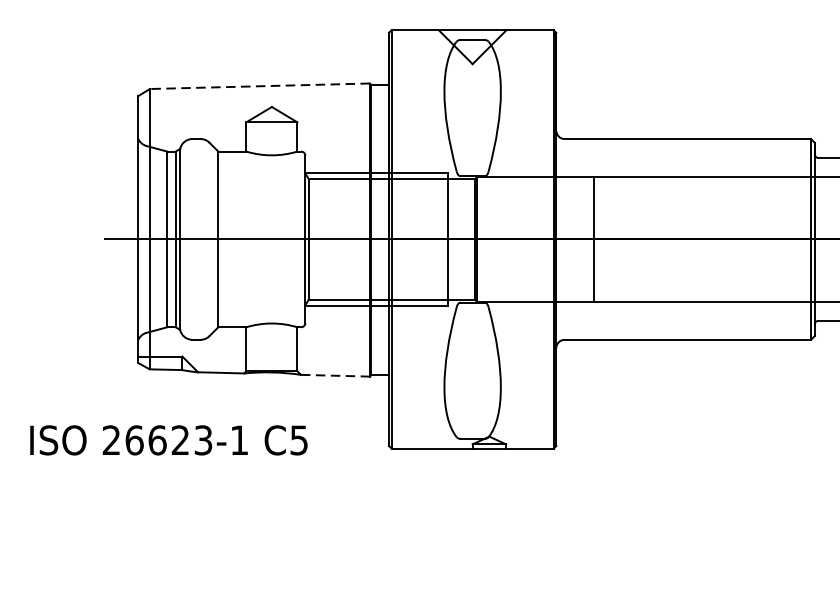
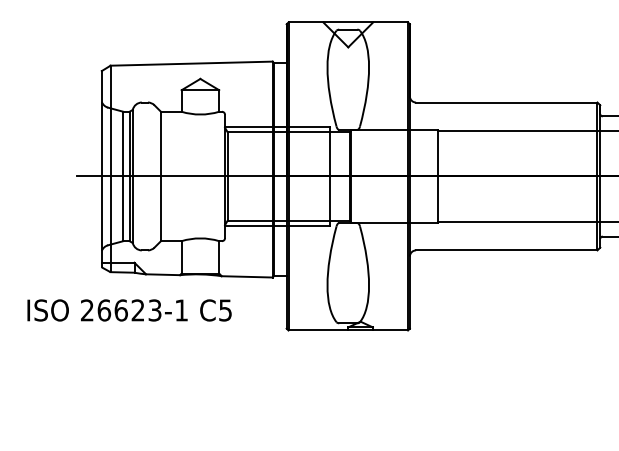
line: (259, 86) -> (191, 63), dashed -> solid
line: (335, 375) -> (247, 276), dashed -> solid
text: (168, 440) -> (129, 310), moved

